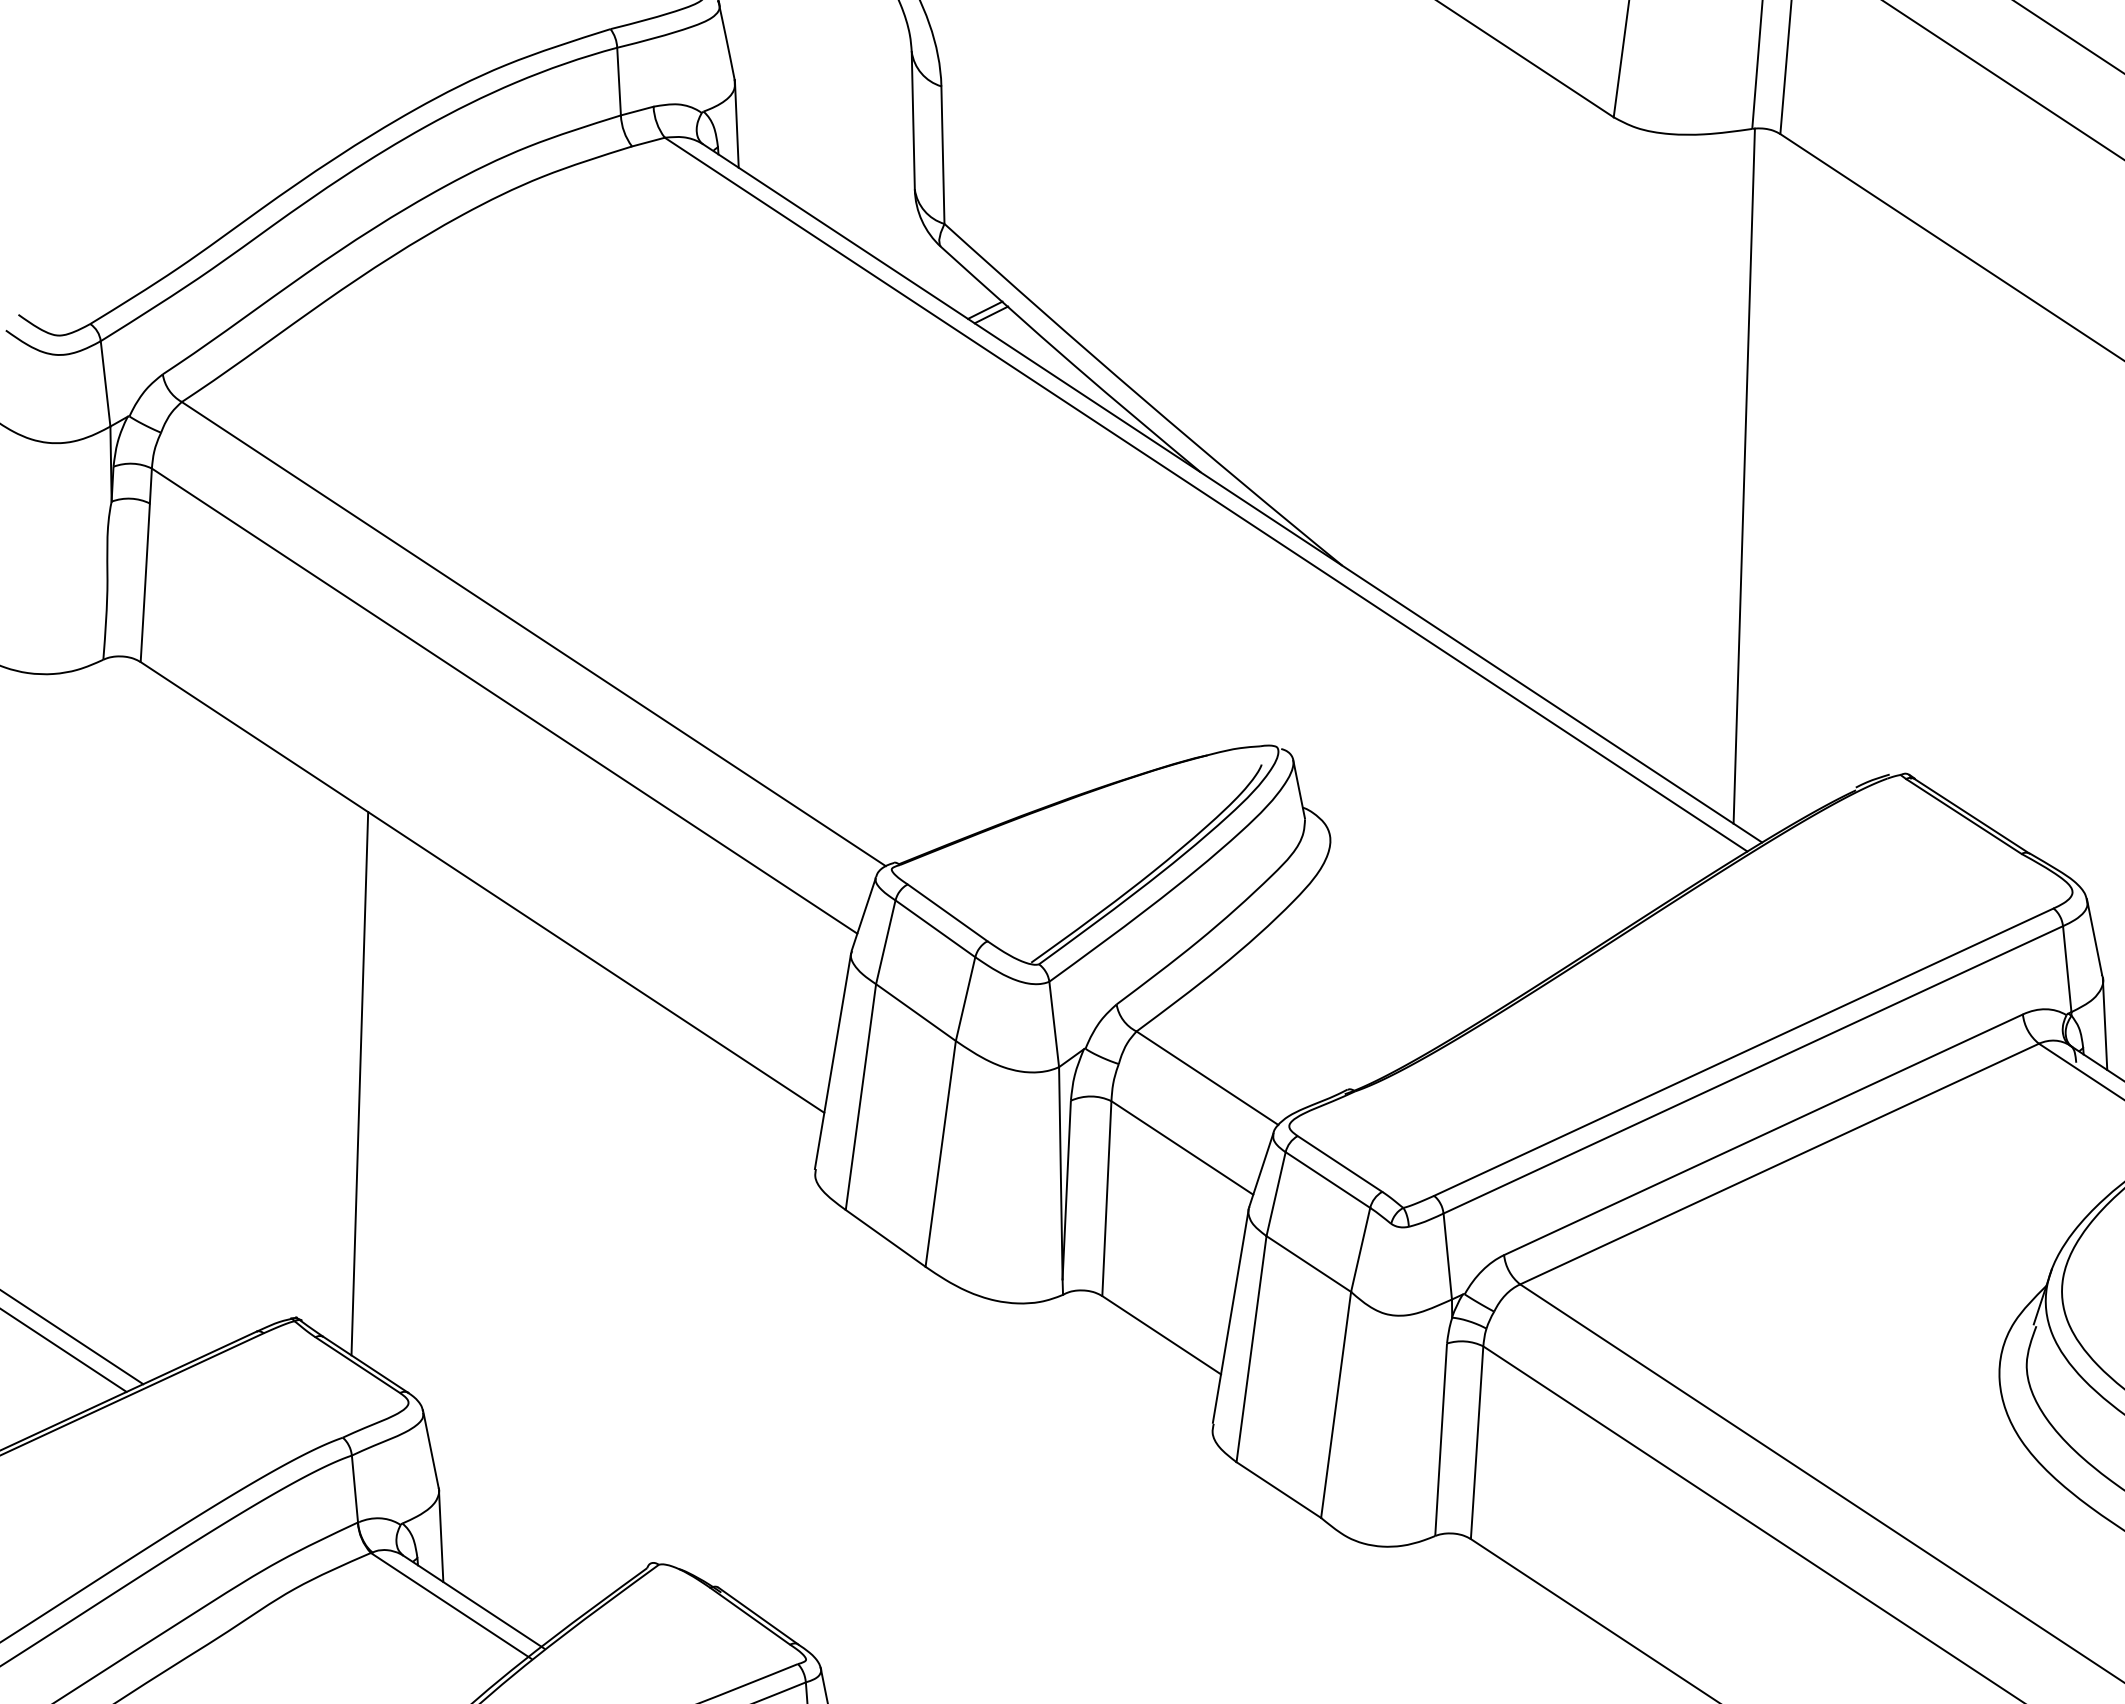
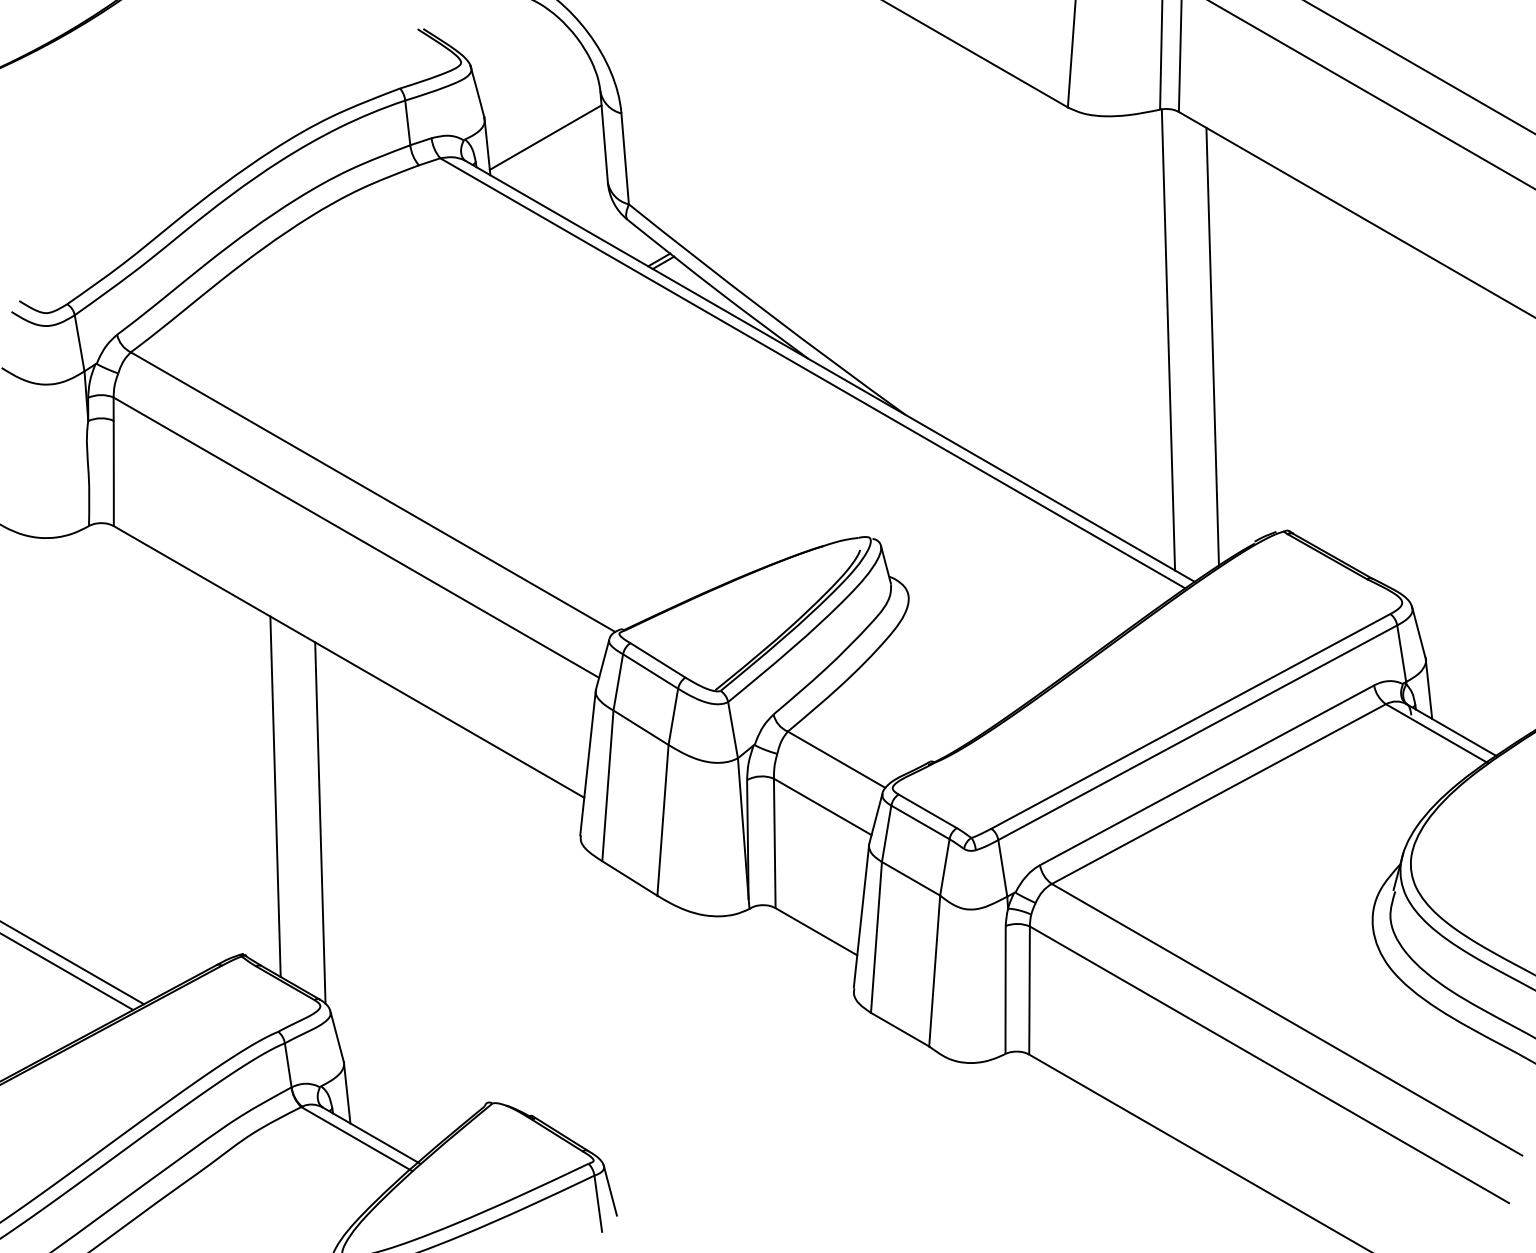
line: (824, 115) -> (545, 137), added
line: (1809, 489) -> (1212, 346), added
line: (425, 1126) -> (320, 822), added

